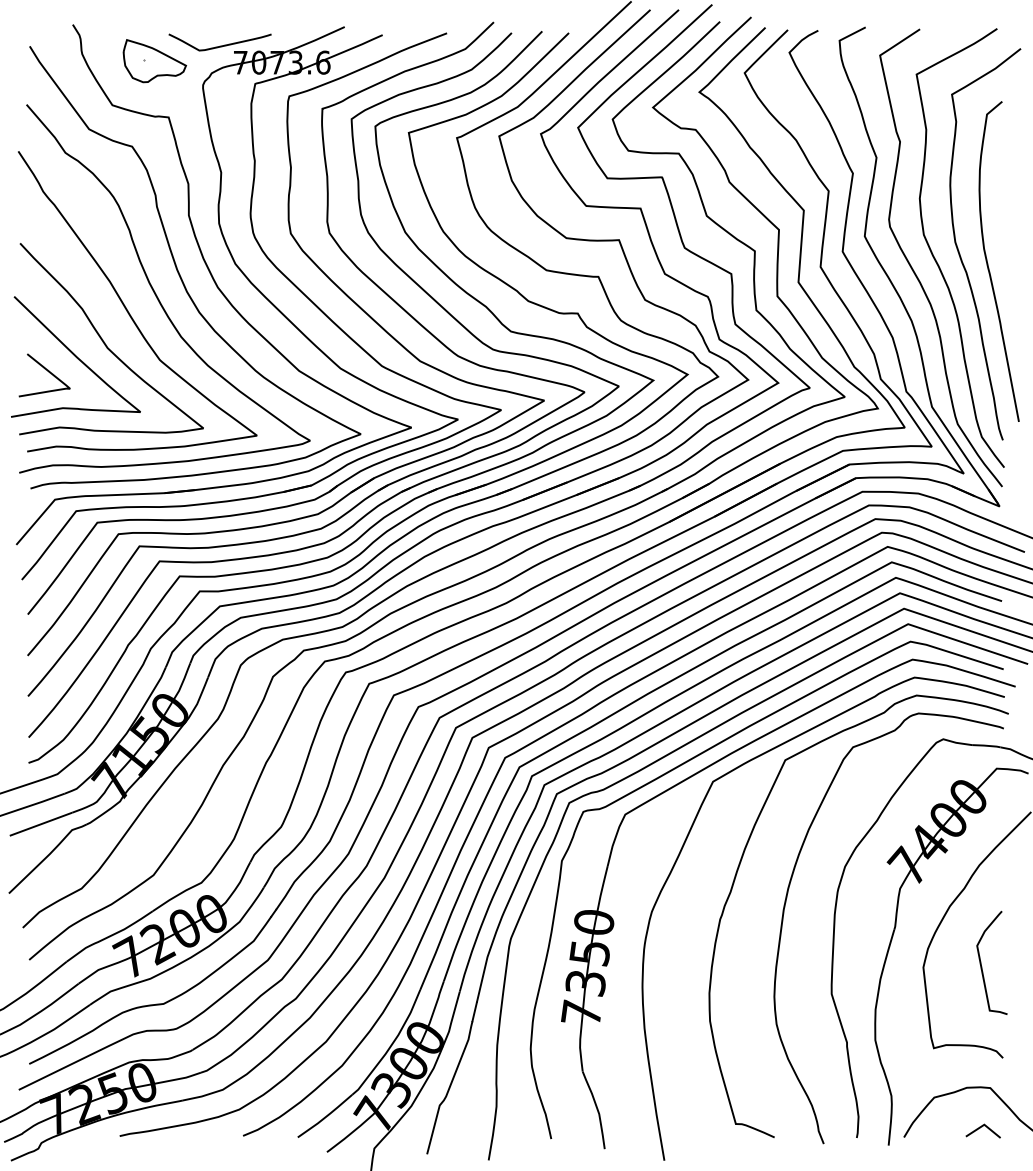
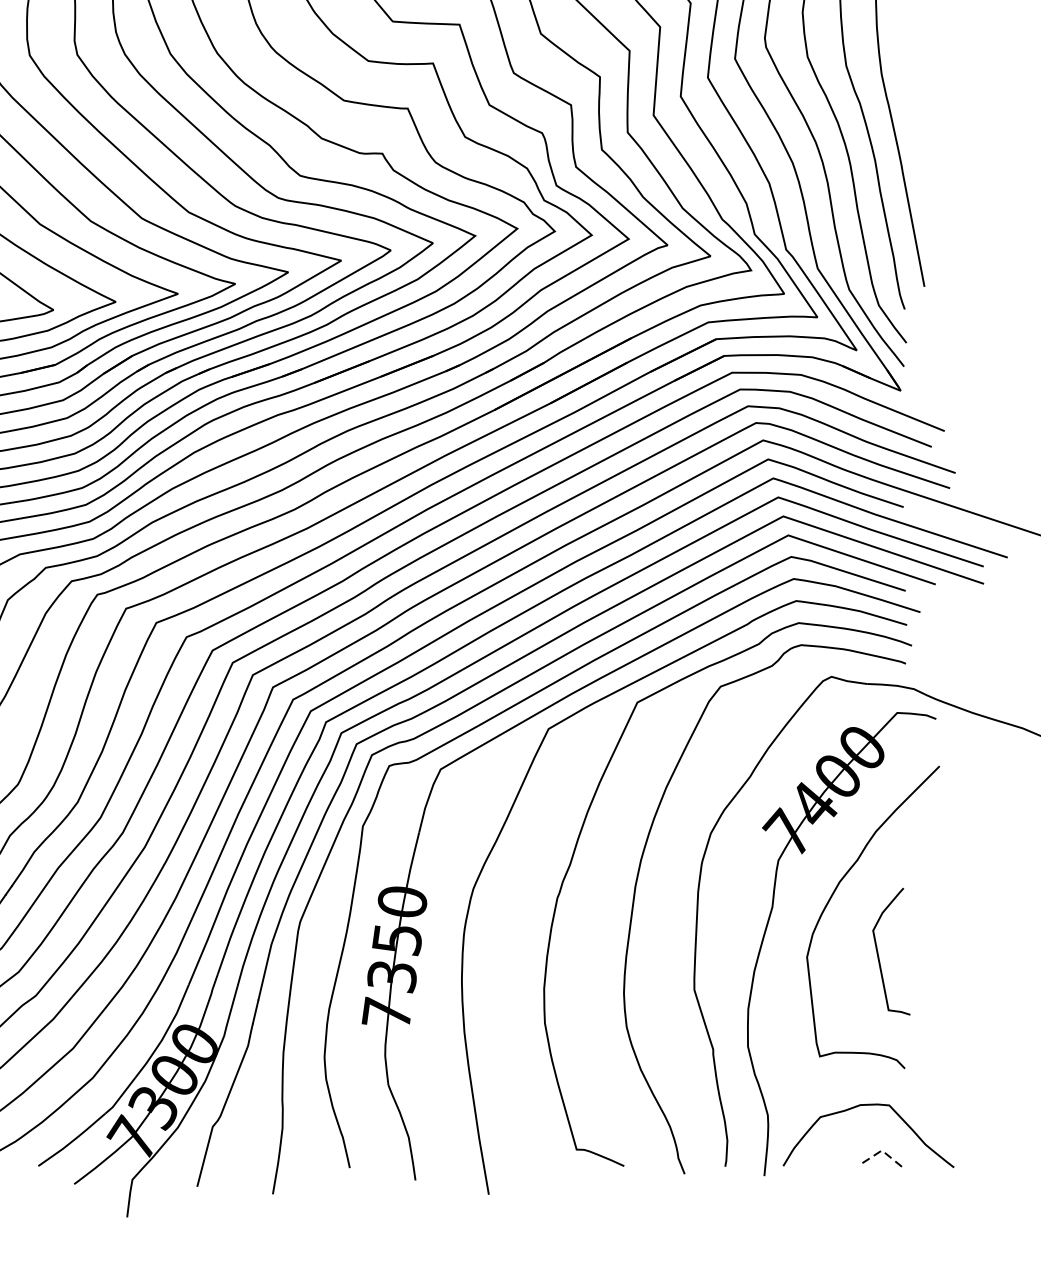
line: (984, 1124) -> (882, 1150), solid -> dashed

